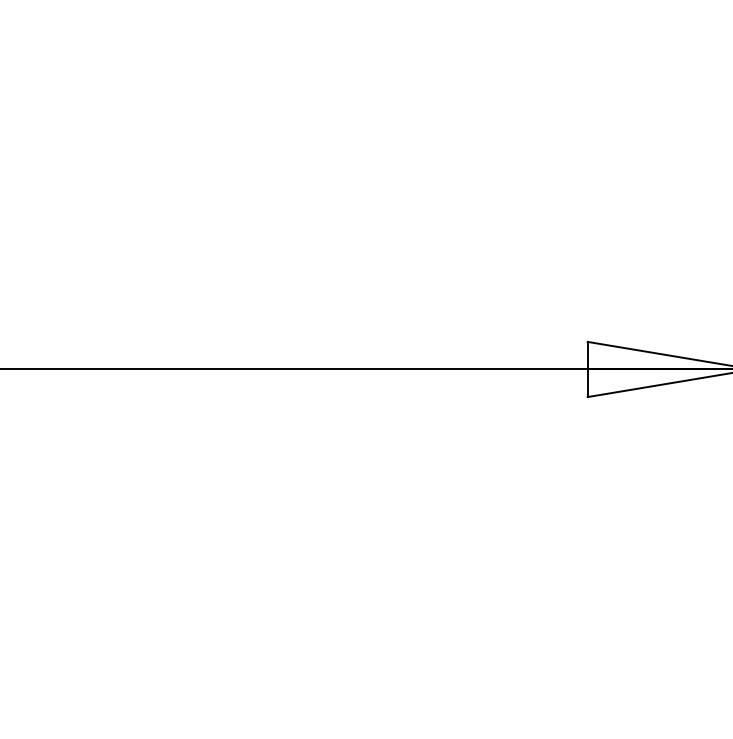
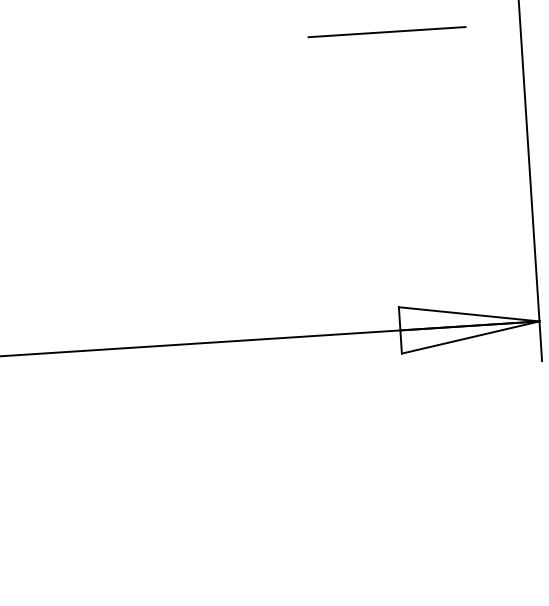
line: (594, 15) -> (386, 32), added

